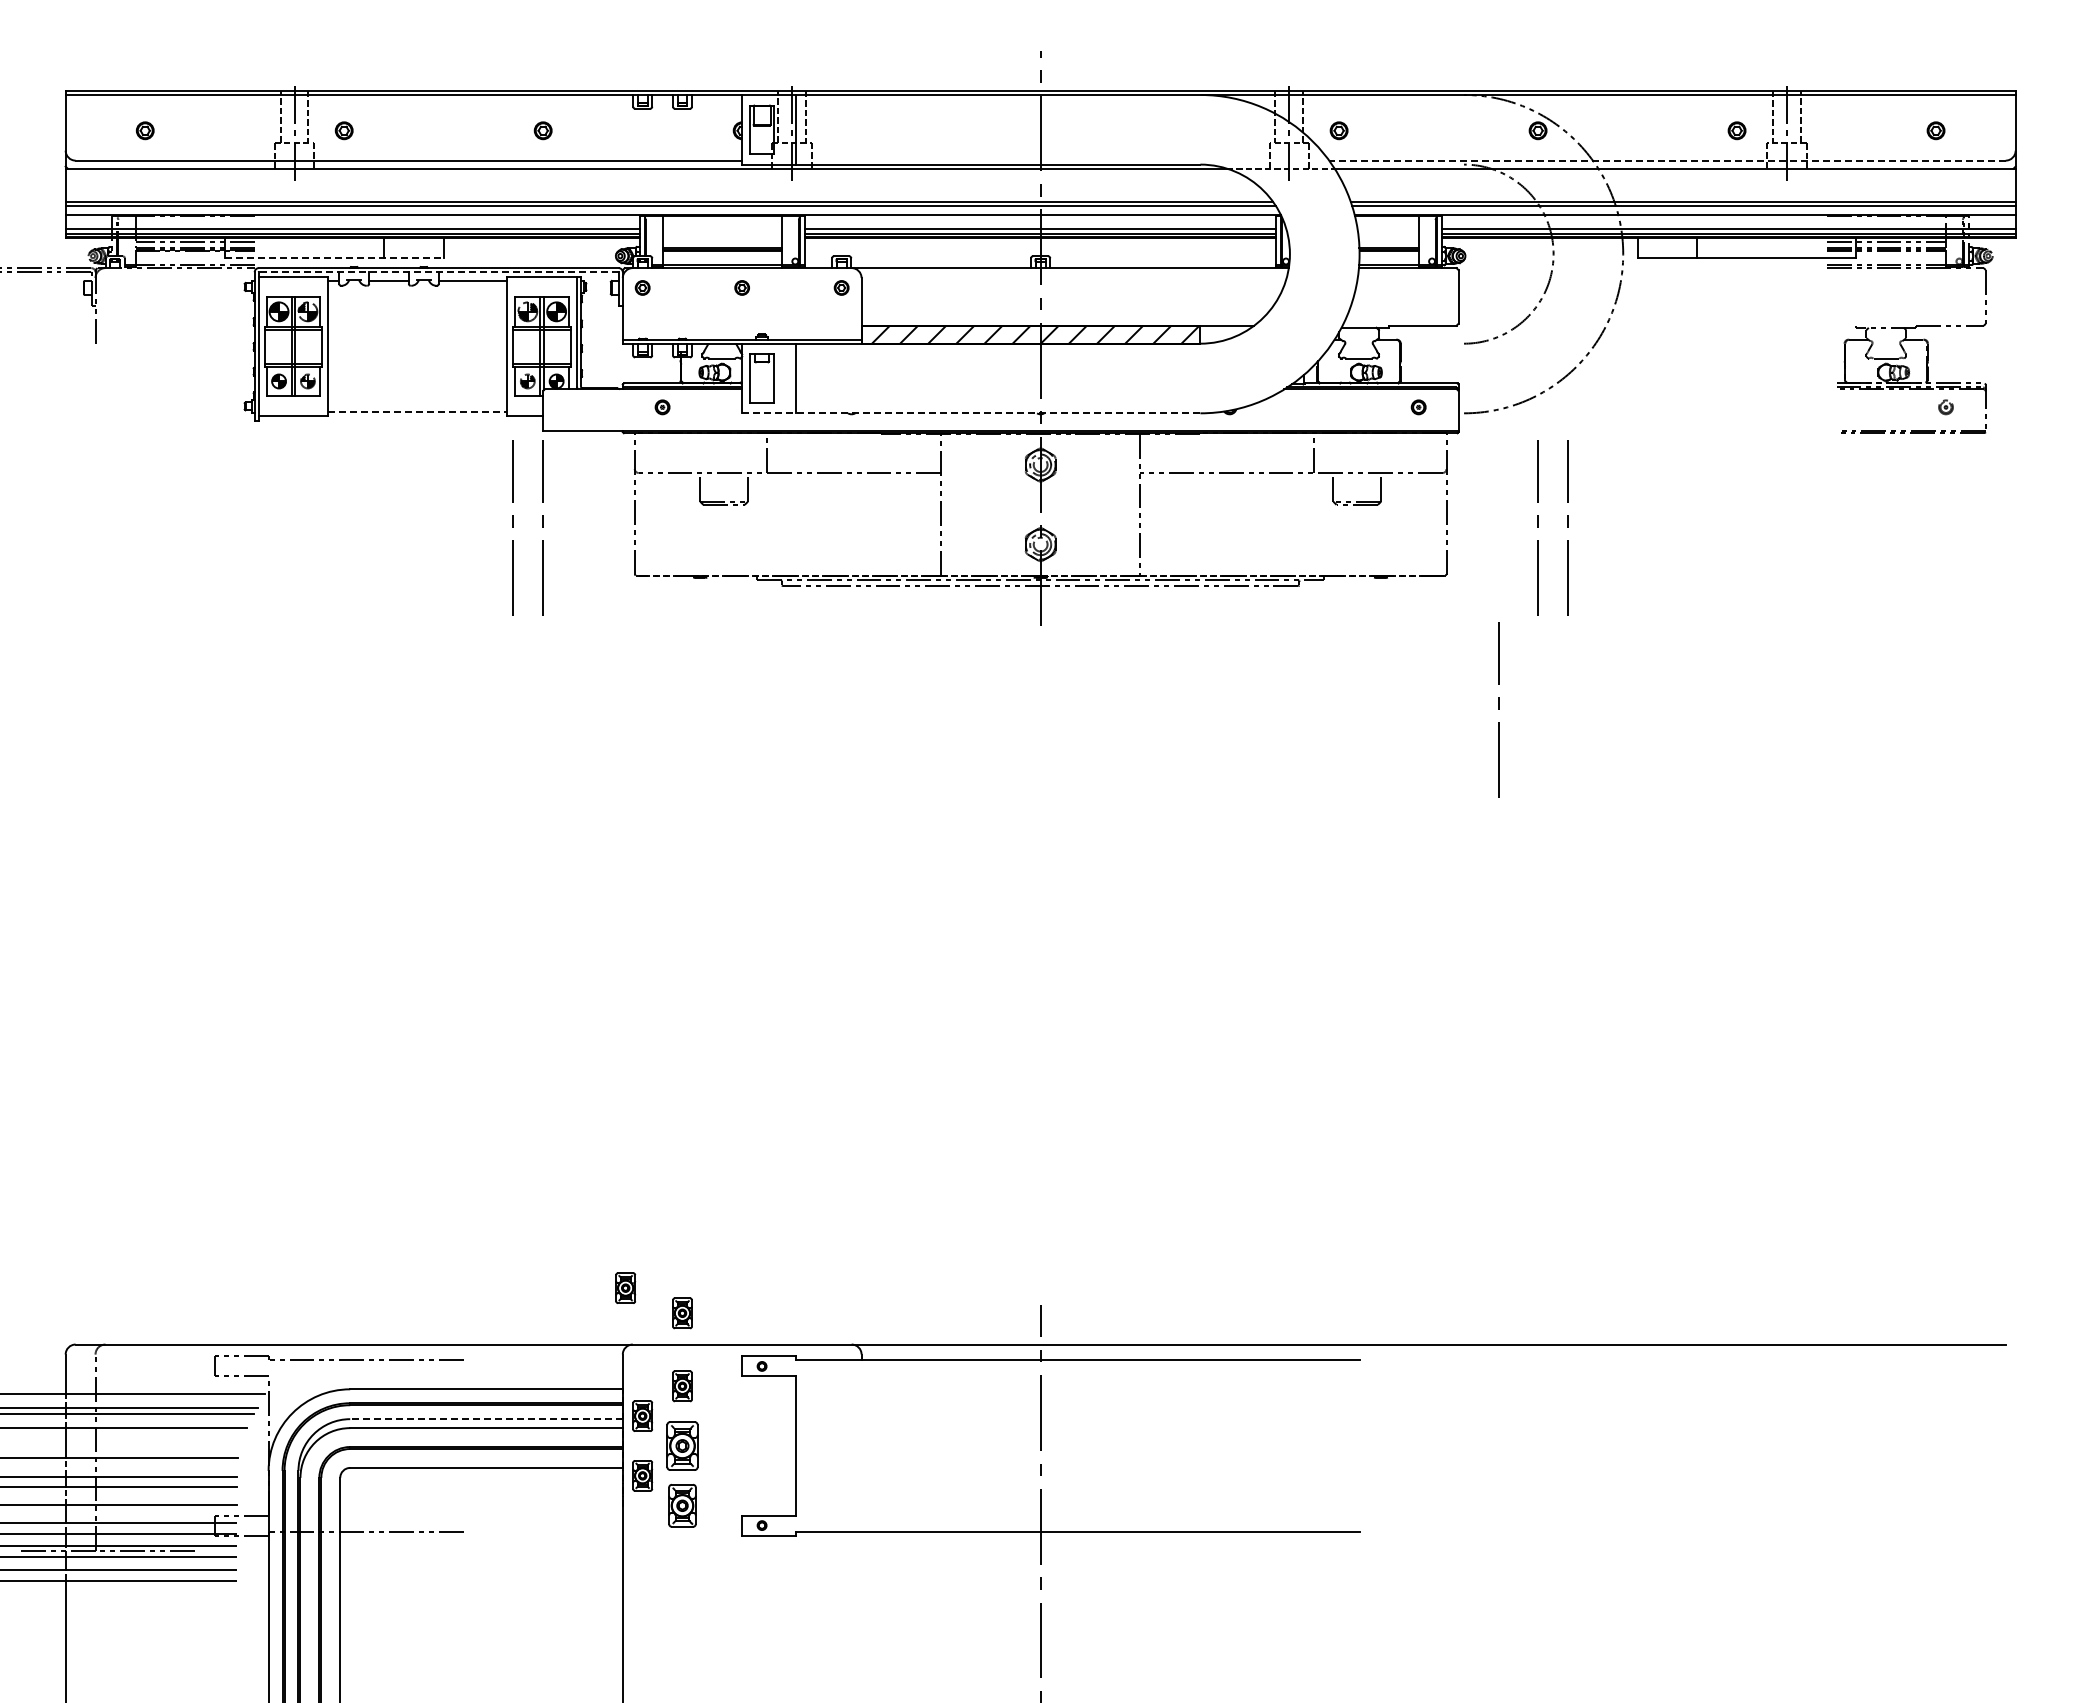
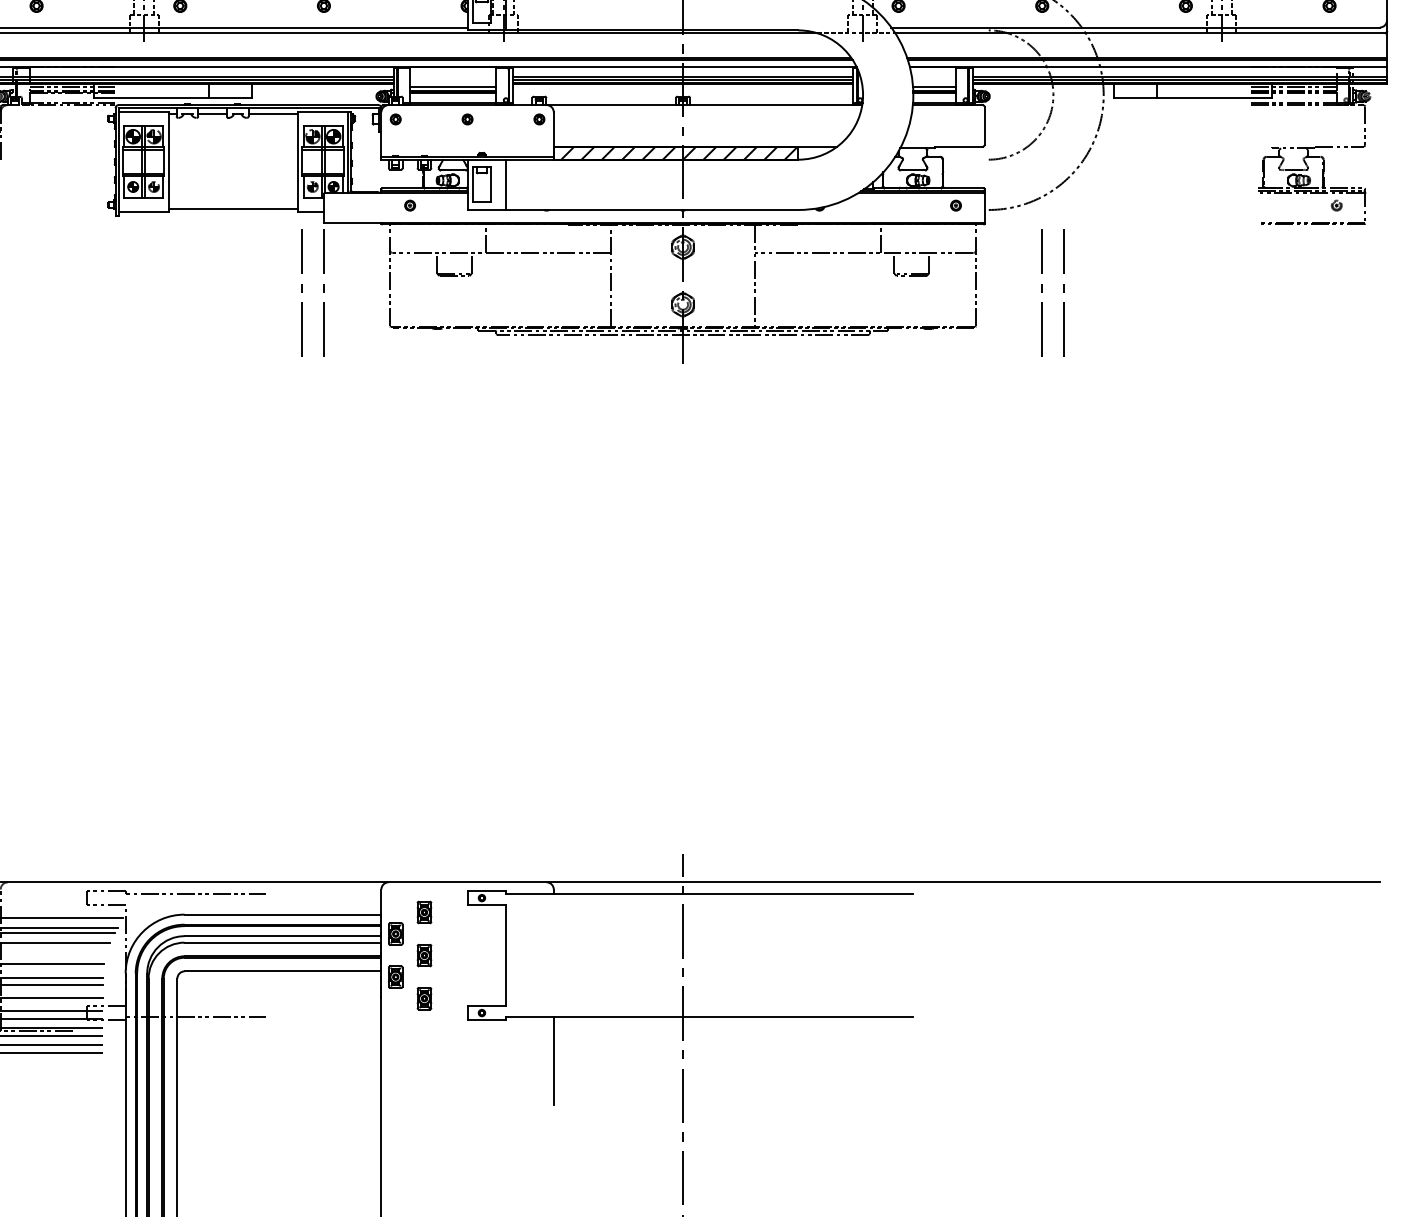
line: (1666, 160) -> (1134, 27), dashed -> solid
line: (721, 242) -> (452, 86), added
line: (1388, 242) -> (934, 86), added
line: (334, 258) -> (173, 98), dashed -> solid
line: (438, 272) -> (248, 108), dashed -> solid
line: (417, 412) -> (233, 209), dashed -> solid
line: (970, 413) -> (632, 210), dashed -> solid
line: (1498, 709) -> (1013, 423), removed
part: (625, 1287) -> (383, 841), removed
part: (682, 1313) -> (424, 859), removed
line: (486, 1419) -> (282, 936), dashed -> solid
part: (682, 1445) -> (424, 955), size x0.62
part: (682, 1505) -> (424, 998), size x0.71
line: (861, 1591) -> (553, 1060), added

